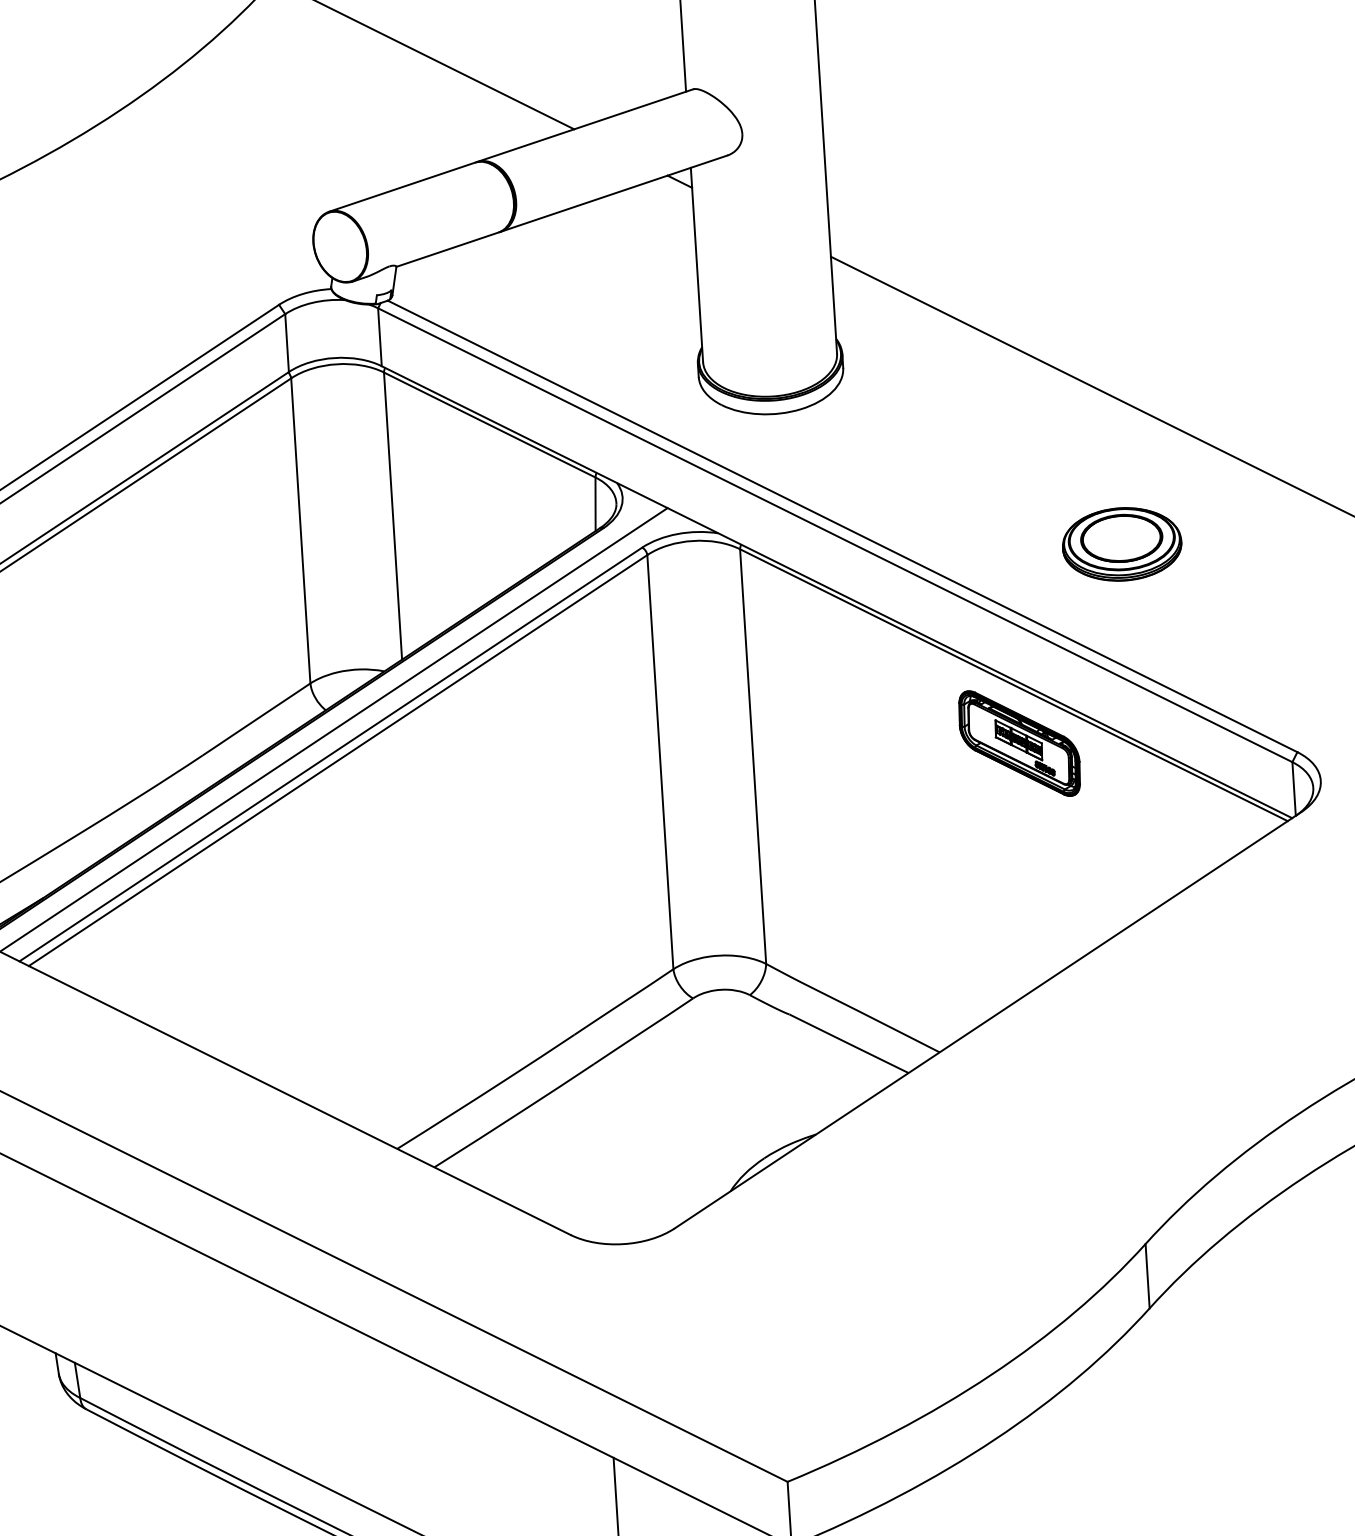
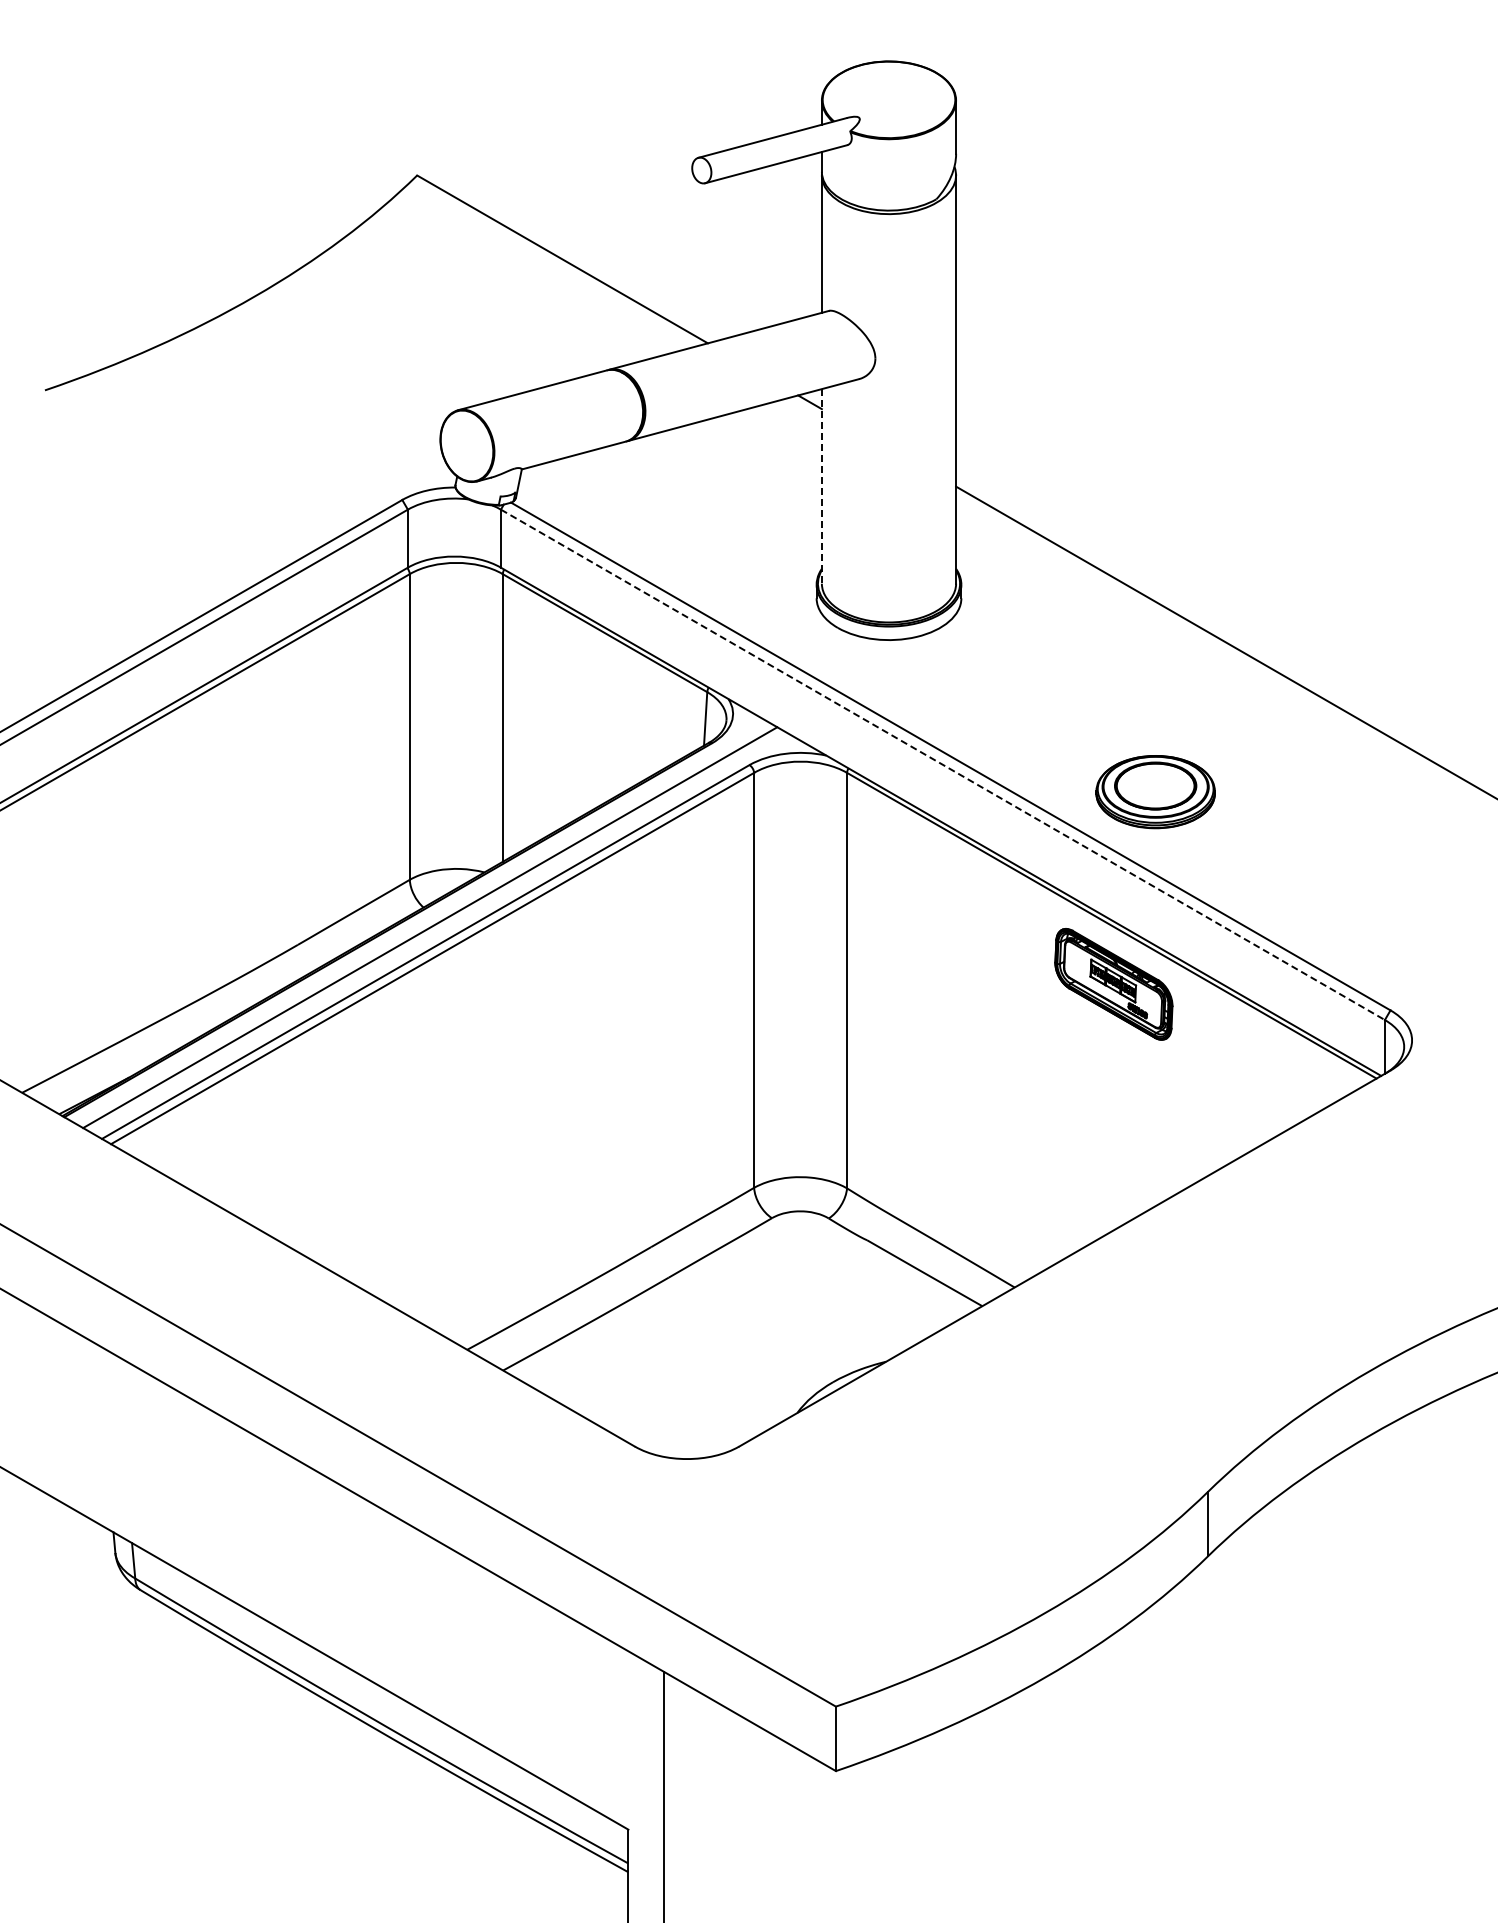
line: (696, 265) -> (821, 486), solid -> dashed
line: (835, 535) -> (943, 765), solid -> dashed
part: (1121, 544) -> (1155, 792), moved

